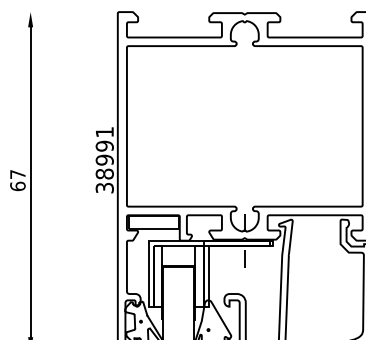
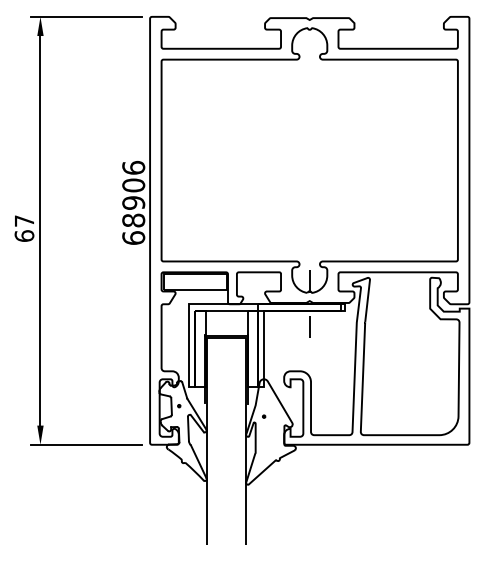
line: (67, 11) -> (86, 16), added
text: (104, 159) -> (133, 202), 38991 -> 68906

